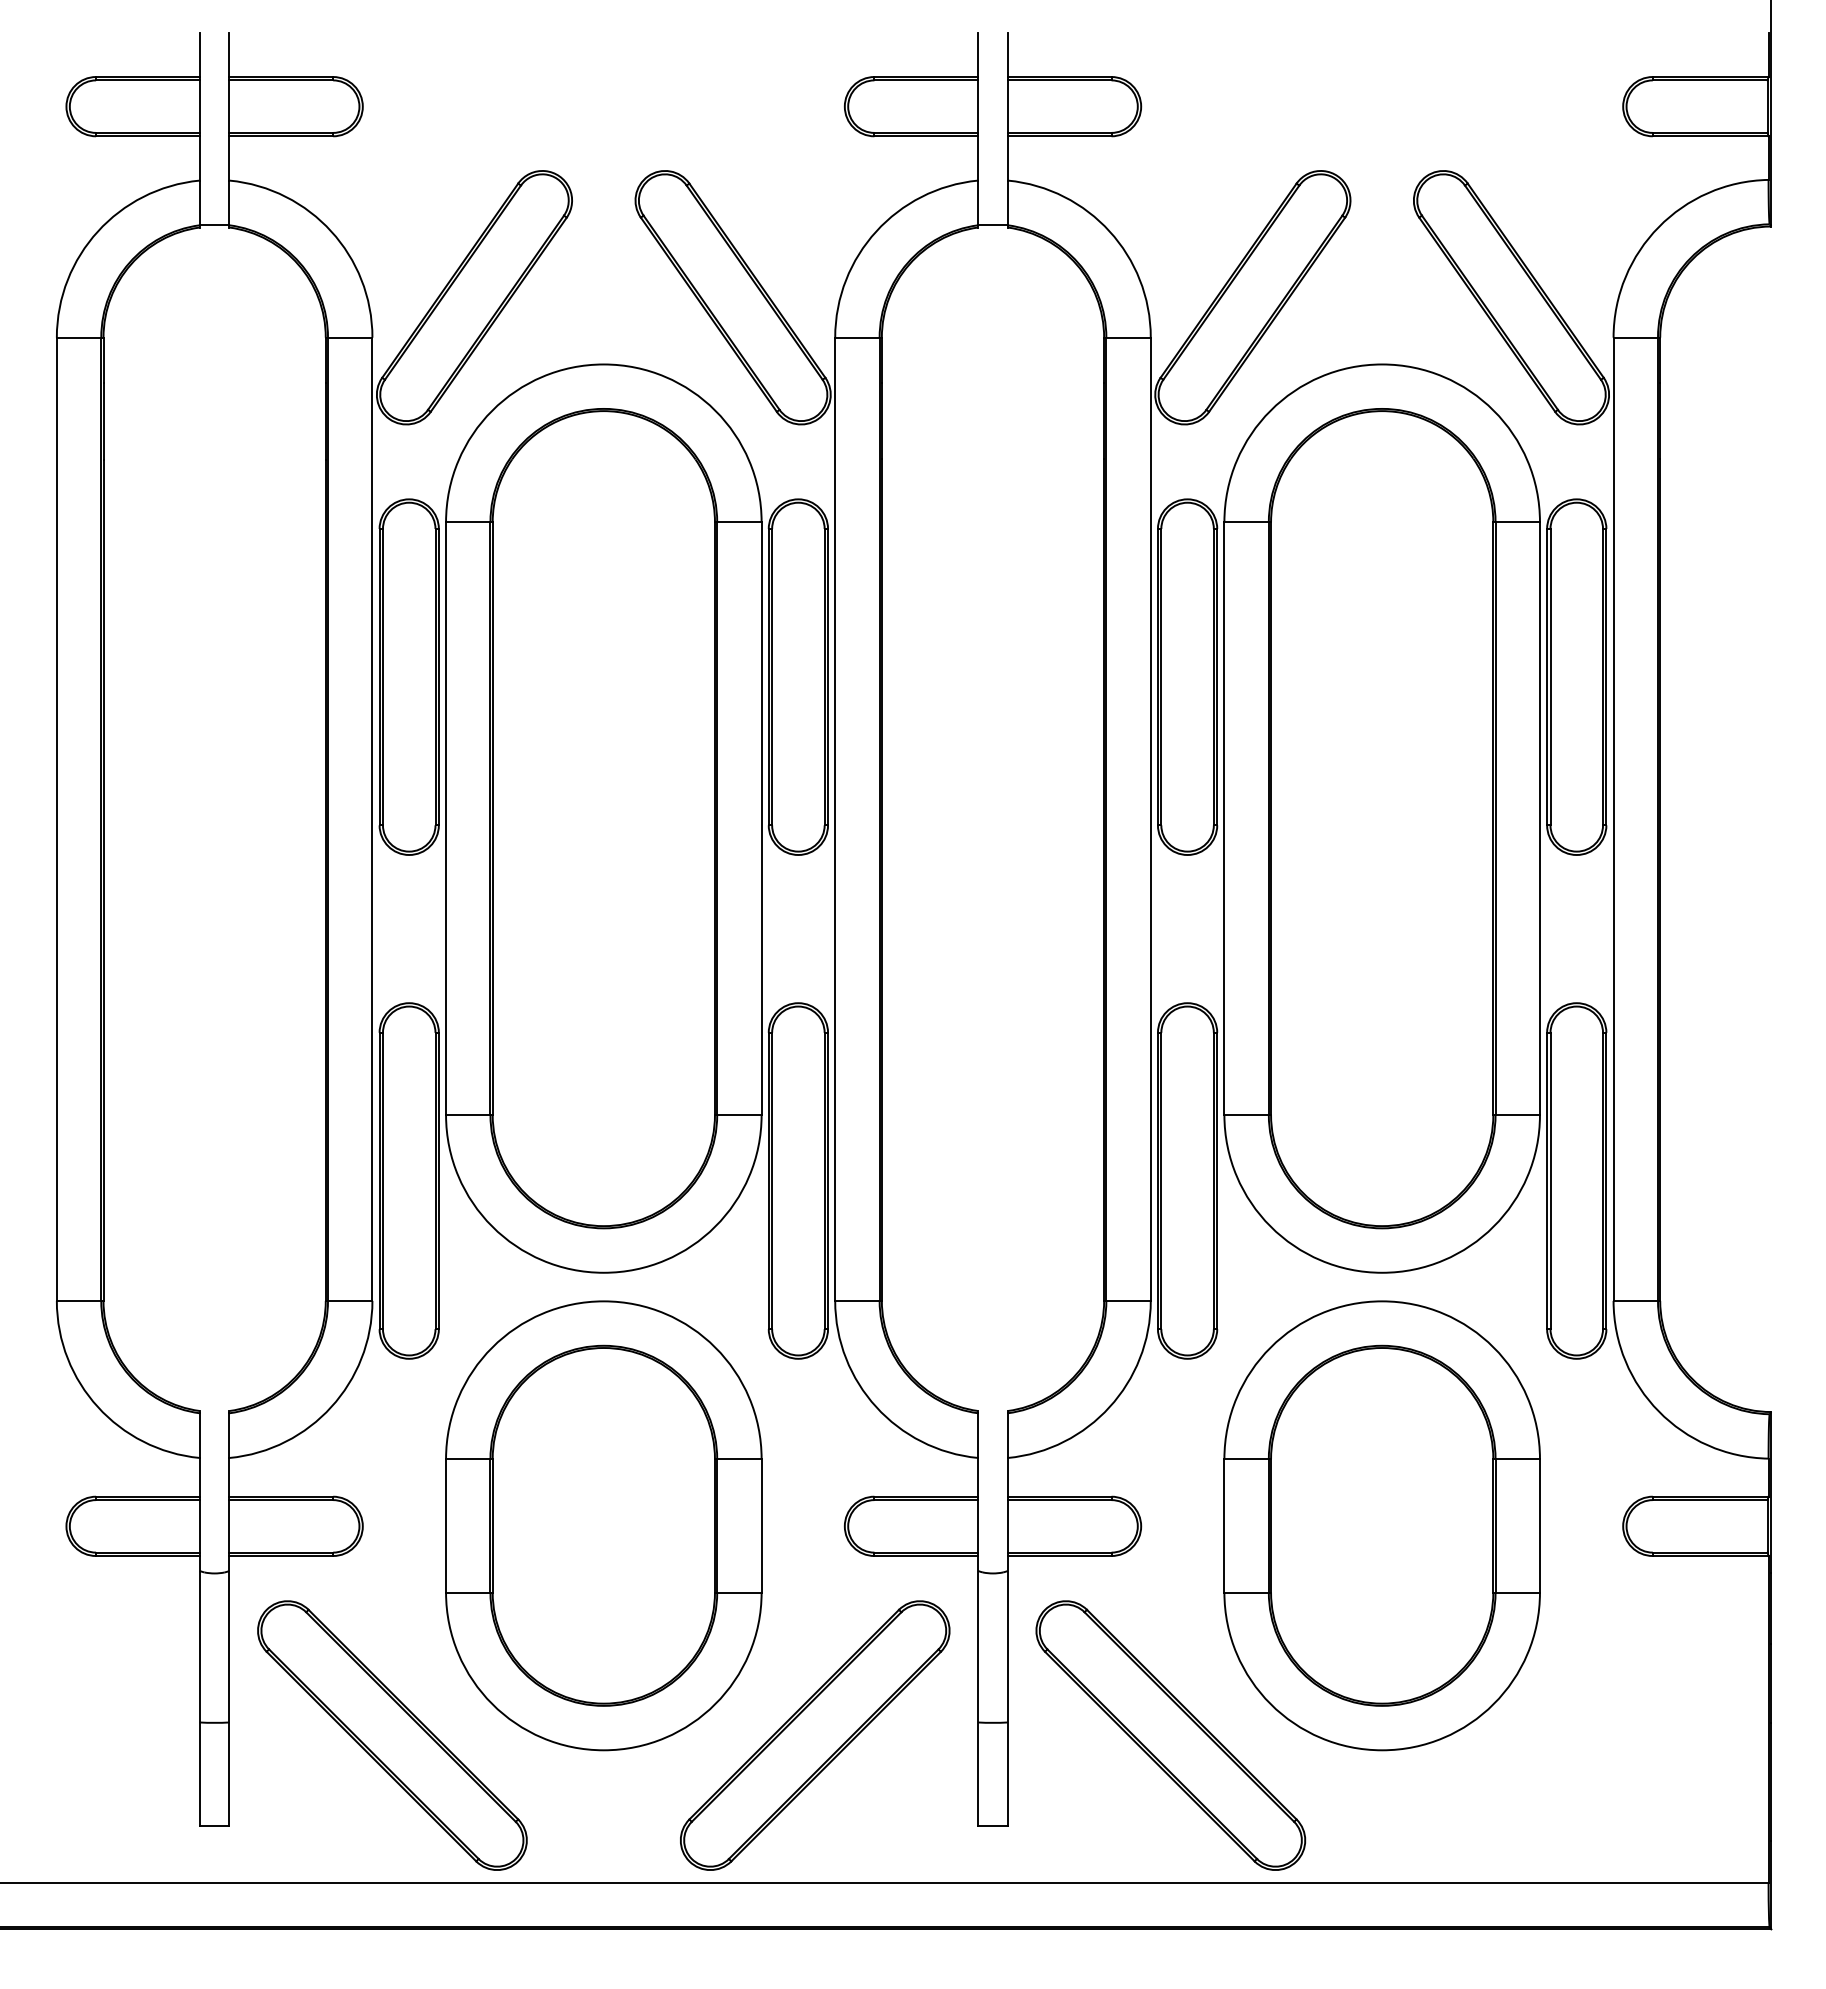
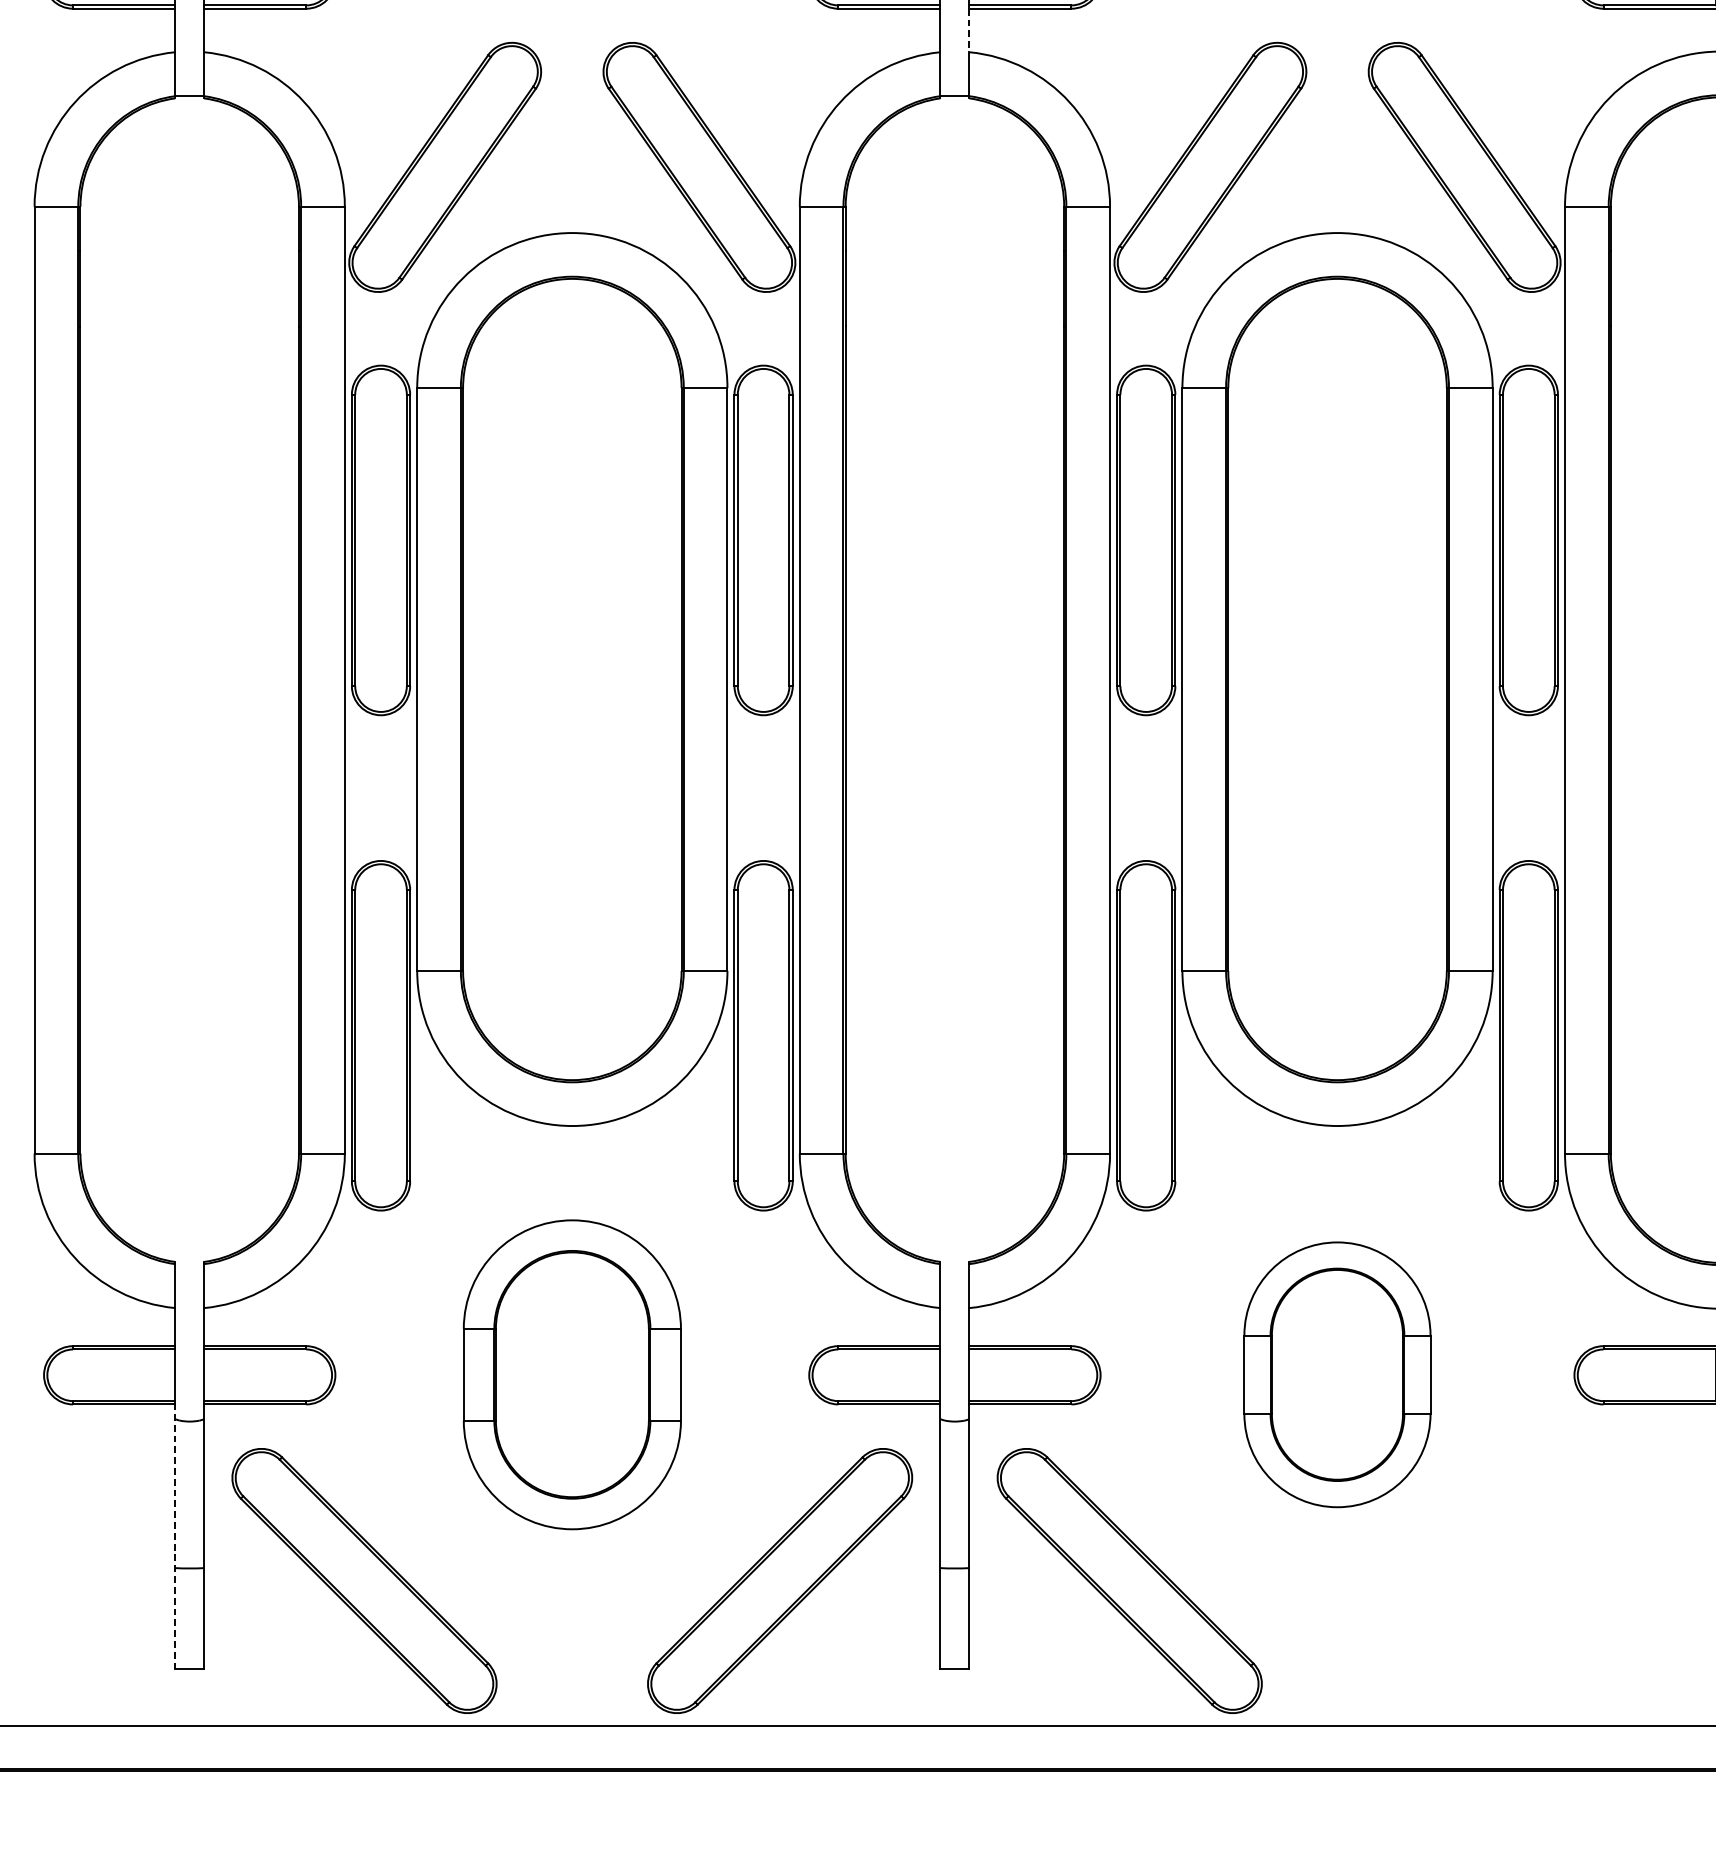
line: (1007, 158) -> (969, 30), solid -> dashed
part: (603, 1525) -> (572, 1374), size x0.7
part: (1381, 1525) -> (1336, 1374), size x0.6
line: (199, 1690) -> (174, 1536), solid -> dashed

